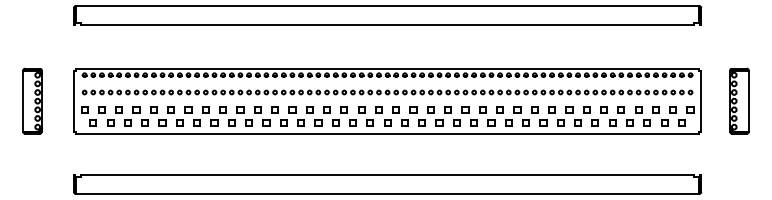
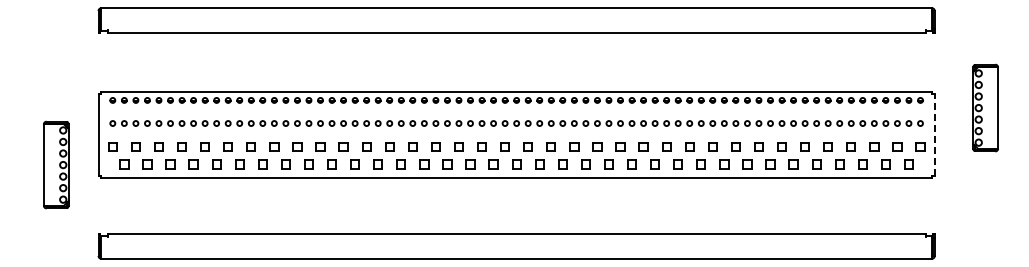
part: (32, 100) -> (56, 164), moved
part: (739, 100) -> (985, 107), moved
line: (701, 101) -> (934, 135), solid -> dashed

